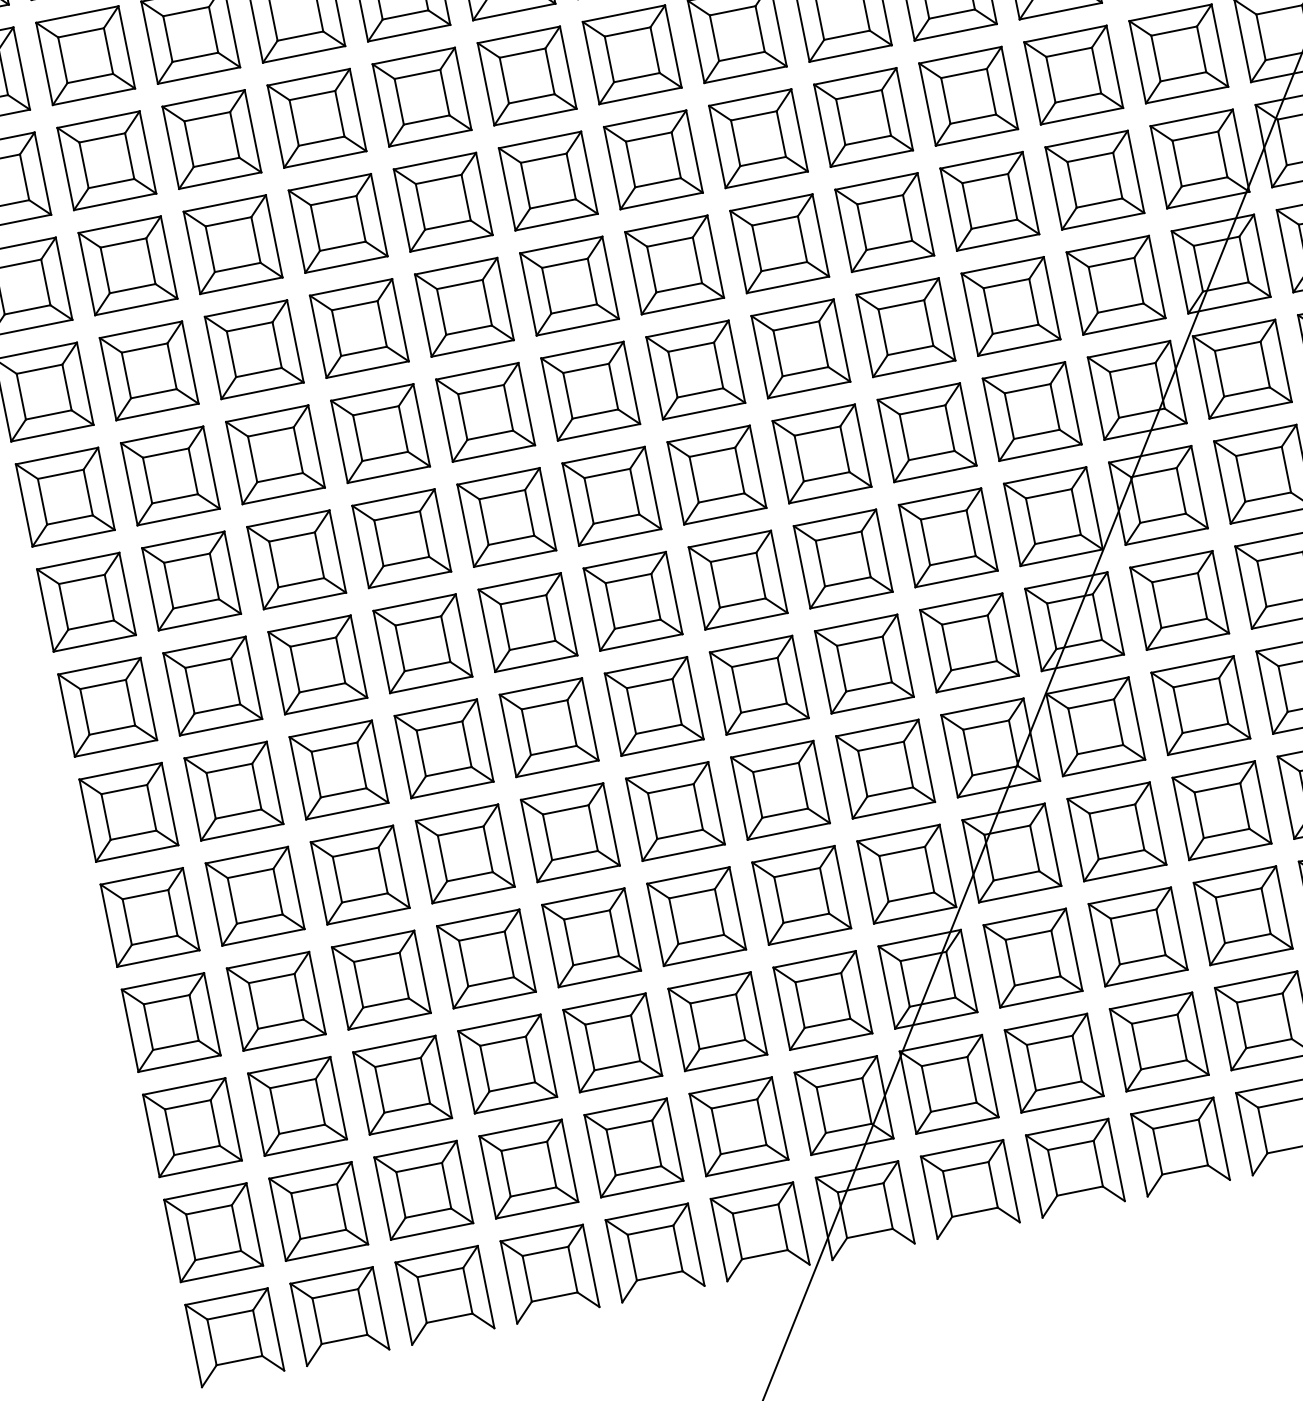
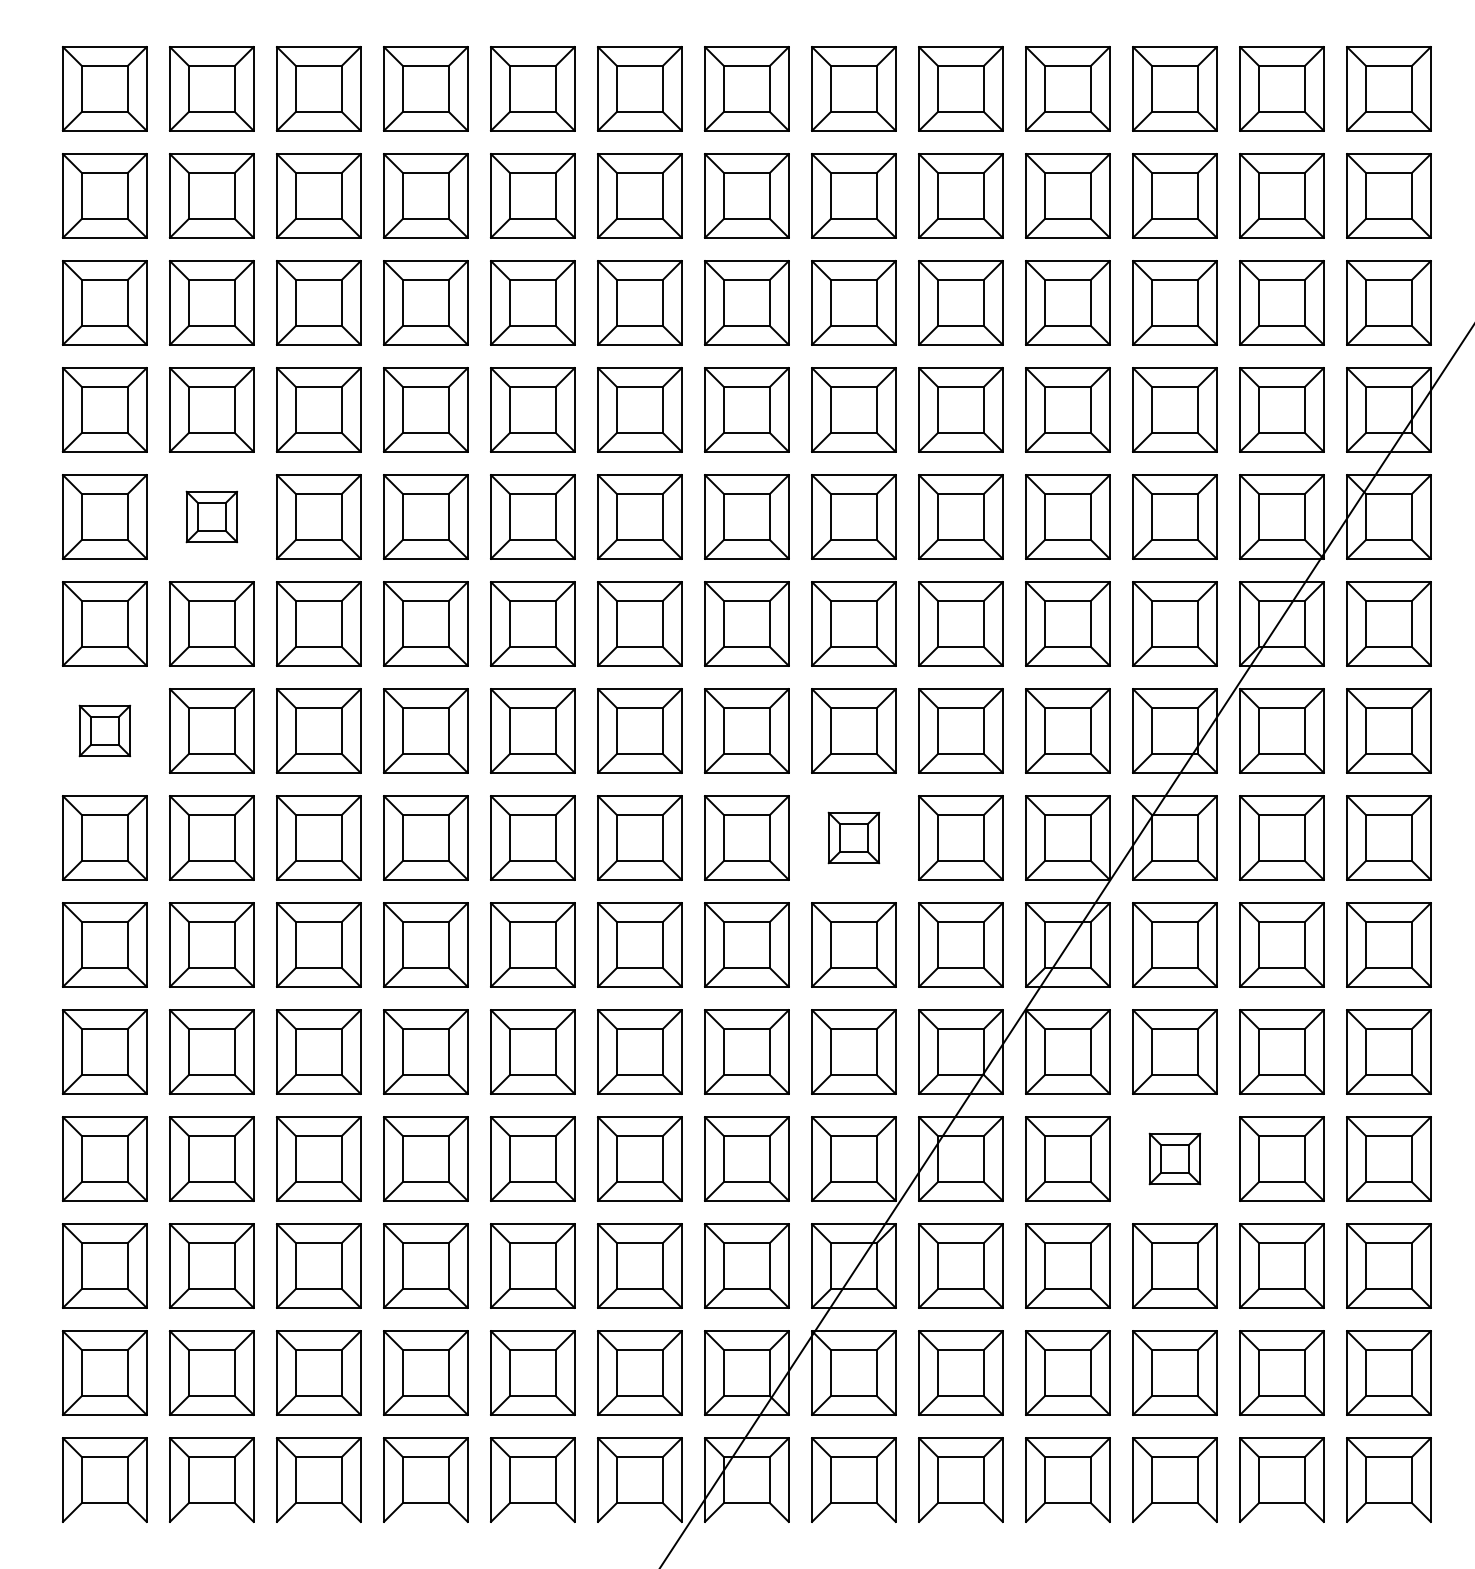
part: (148, 370) -> (211, 516), size x0.6
part: (842, 558) -> (853, 837), size x0.6
part: (86, 601) -> (104, 730), size x0.6
part: (1221, 810) -> (1174, 1158), size x0.6

